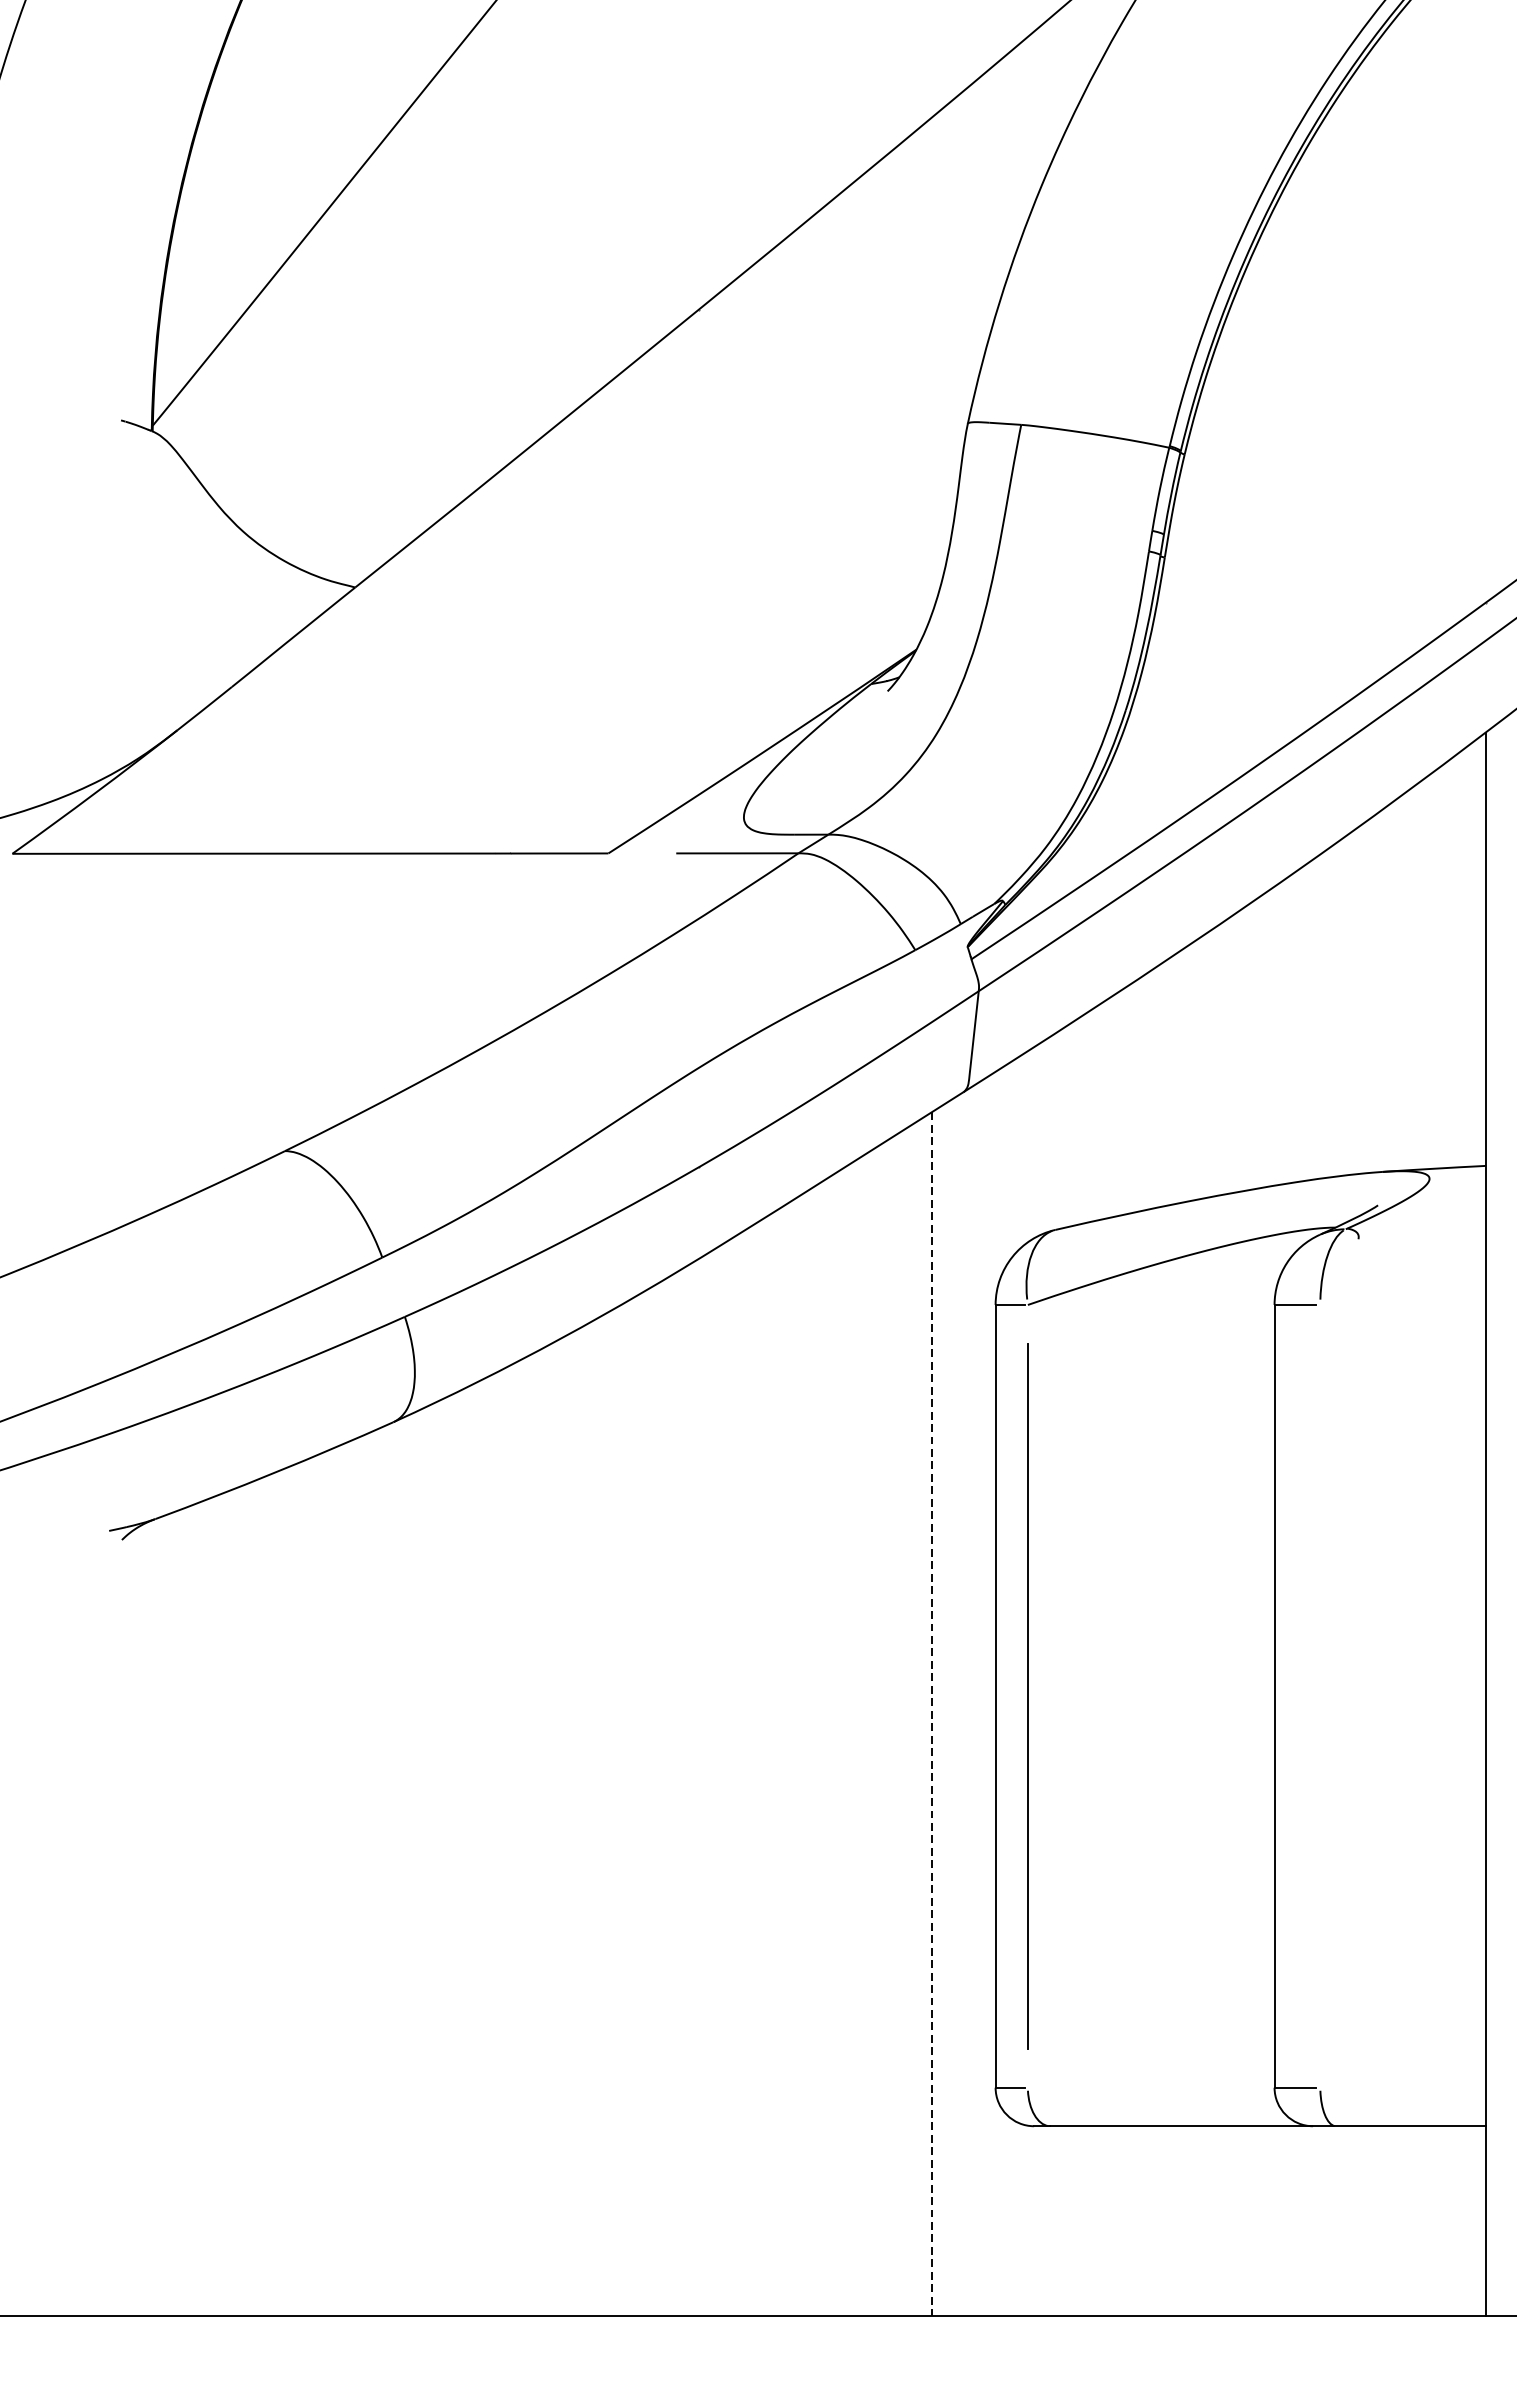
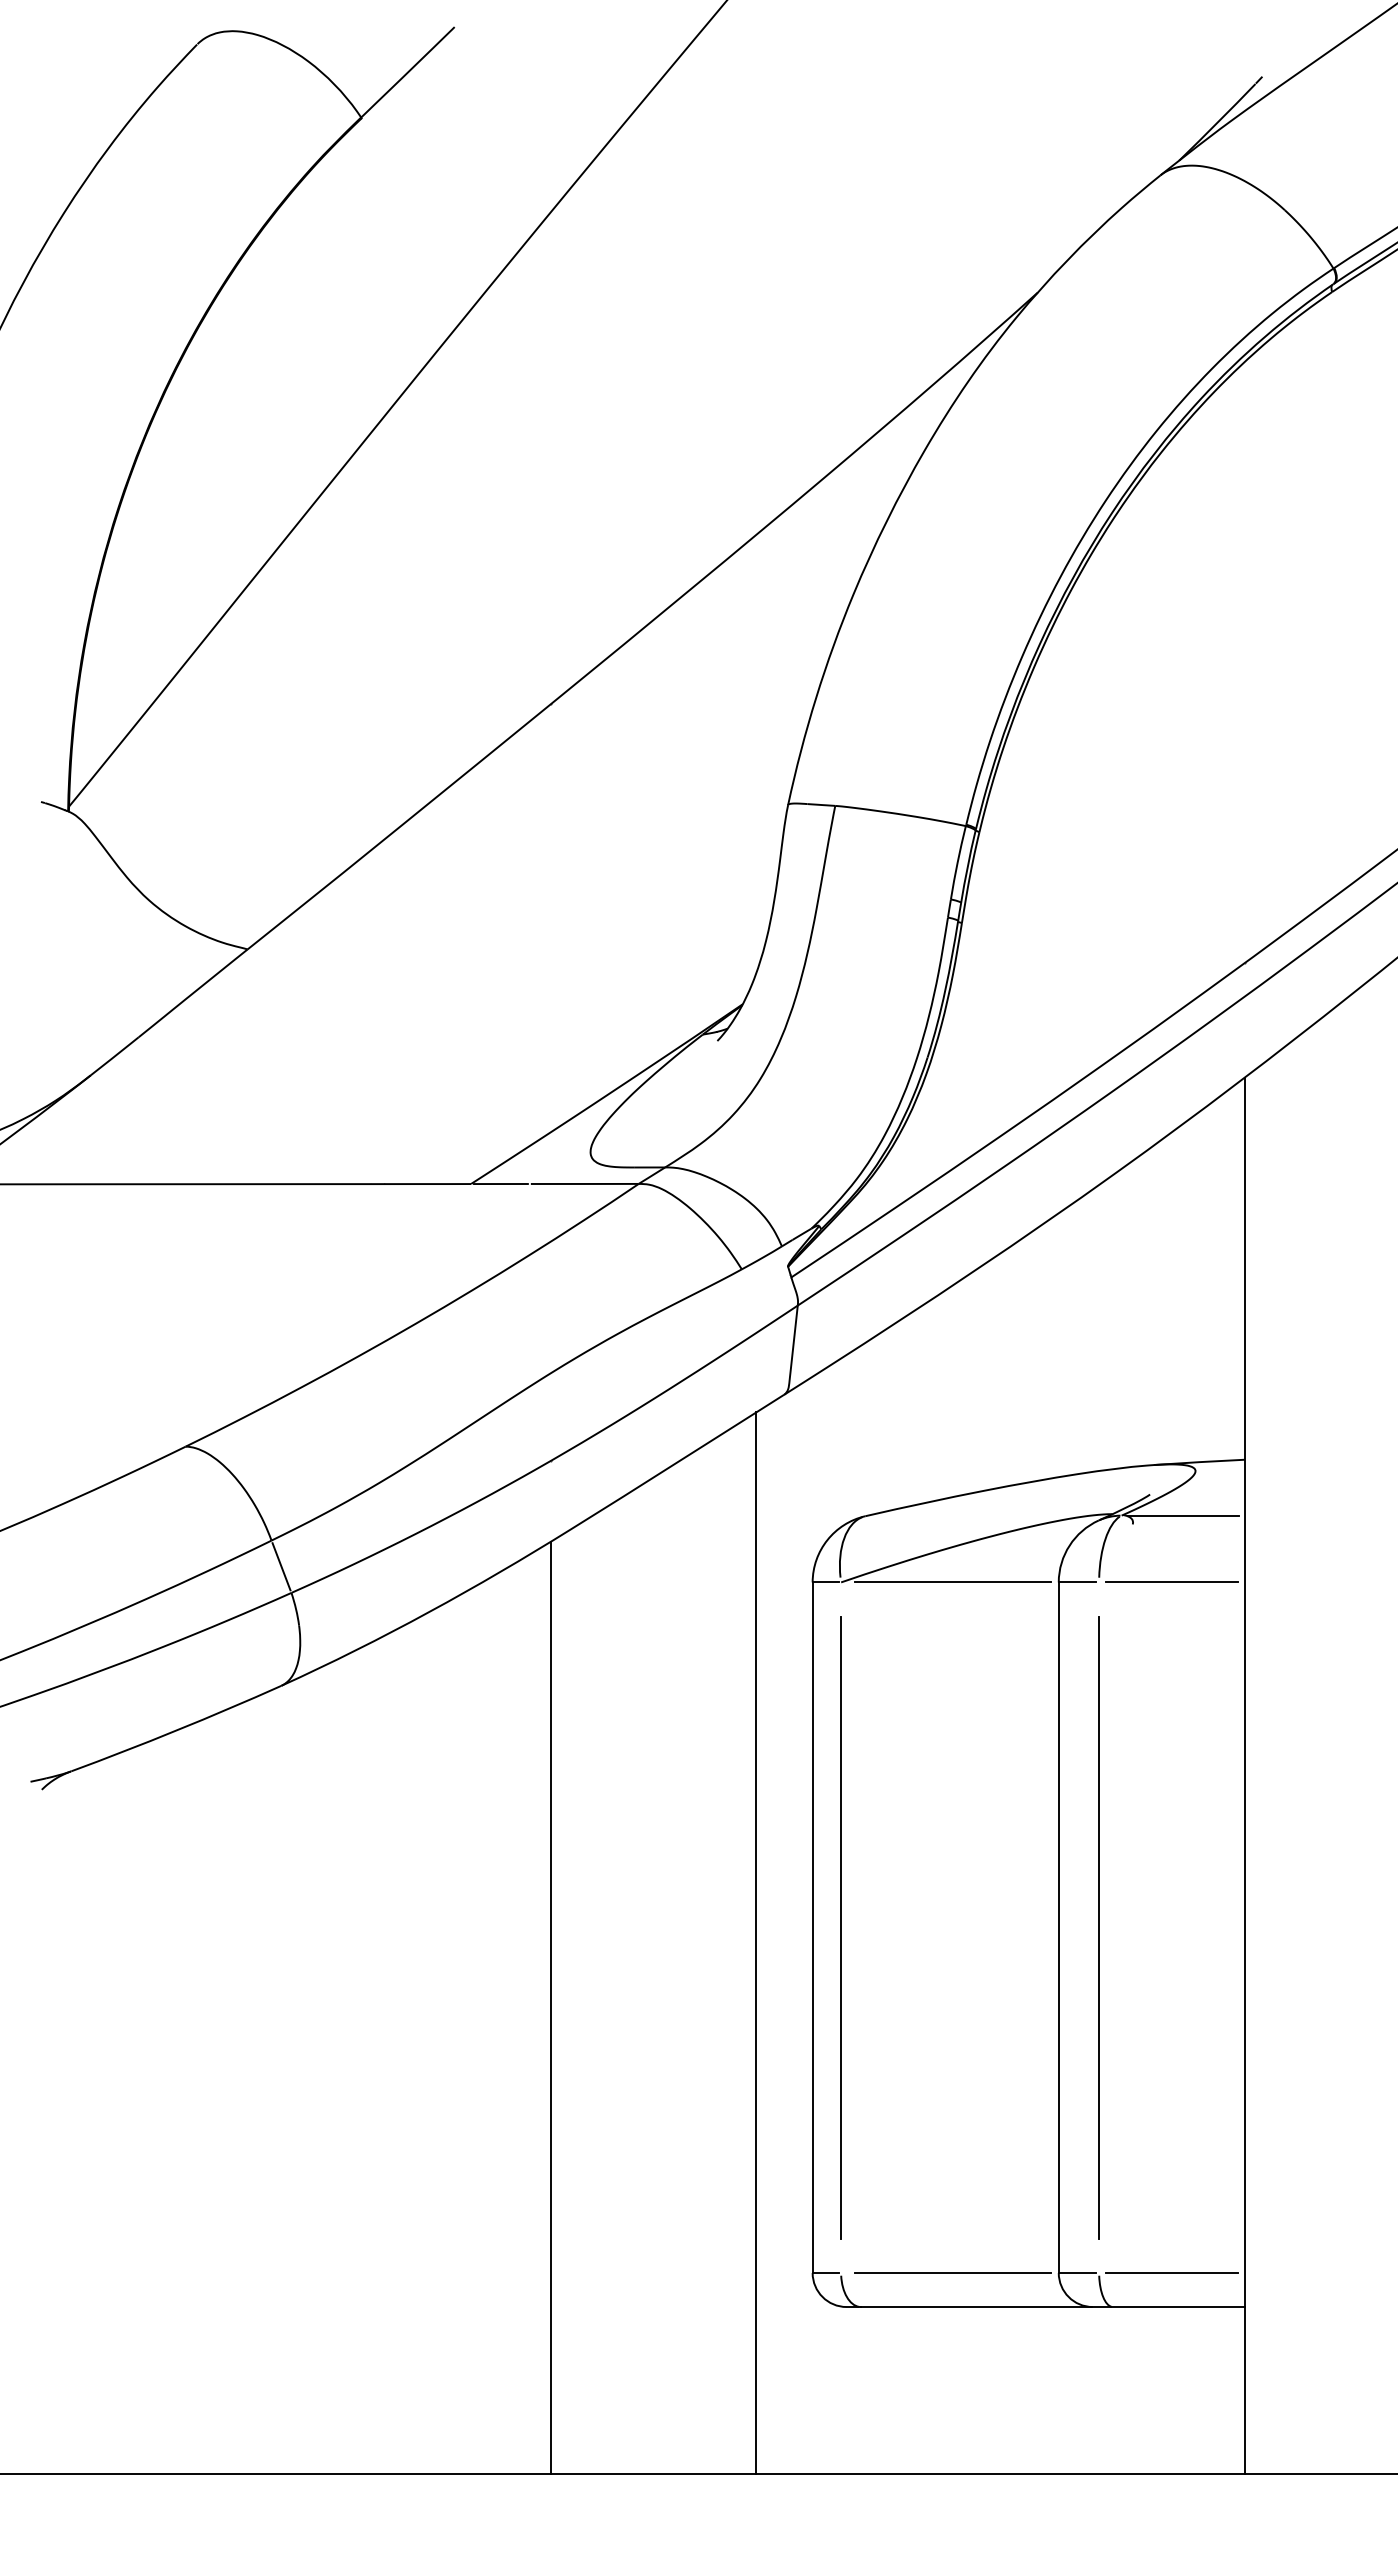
line: (641, 853) -> (500, 1184), added
line: (1414, 1229) -> (1182, 1515), added
line: (393, 1286) -> (281, 1566), added
line: (1154, 1305) -> (952, 1582), added
line: (1402, 1305) -> (1171, 1582), added
line: (1320, 1696) -> (1099, 1927), added
line: (931, 1714) -> (756, 1943), dashed -> solid
line: (698, 1786) -> (550, 2007), added
line: (1154, 2088) -> (952, 2273), added
line: (1402, 2088) -> (1171, 2273), added

